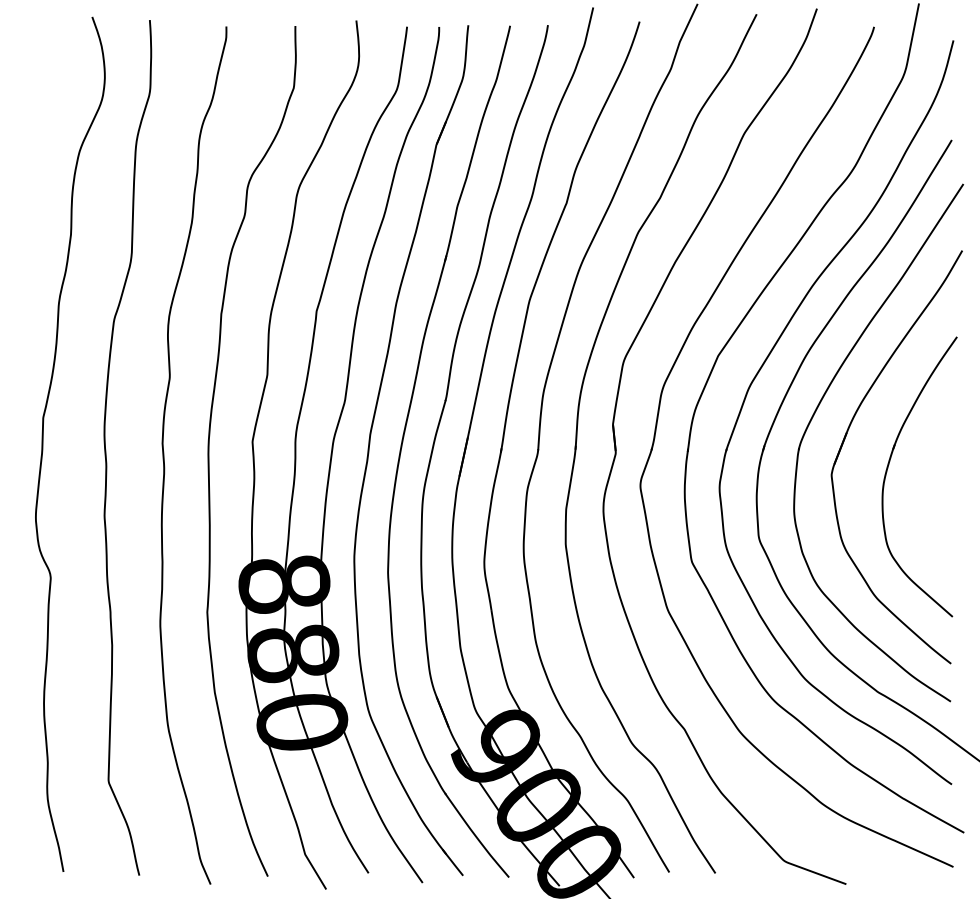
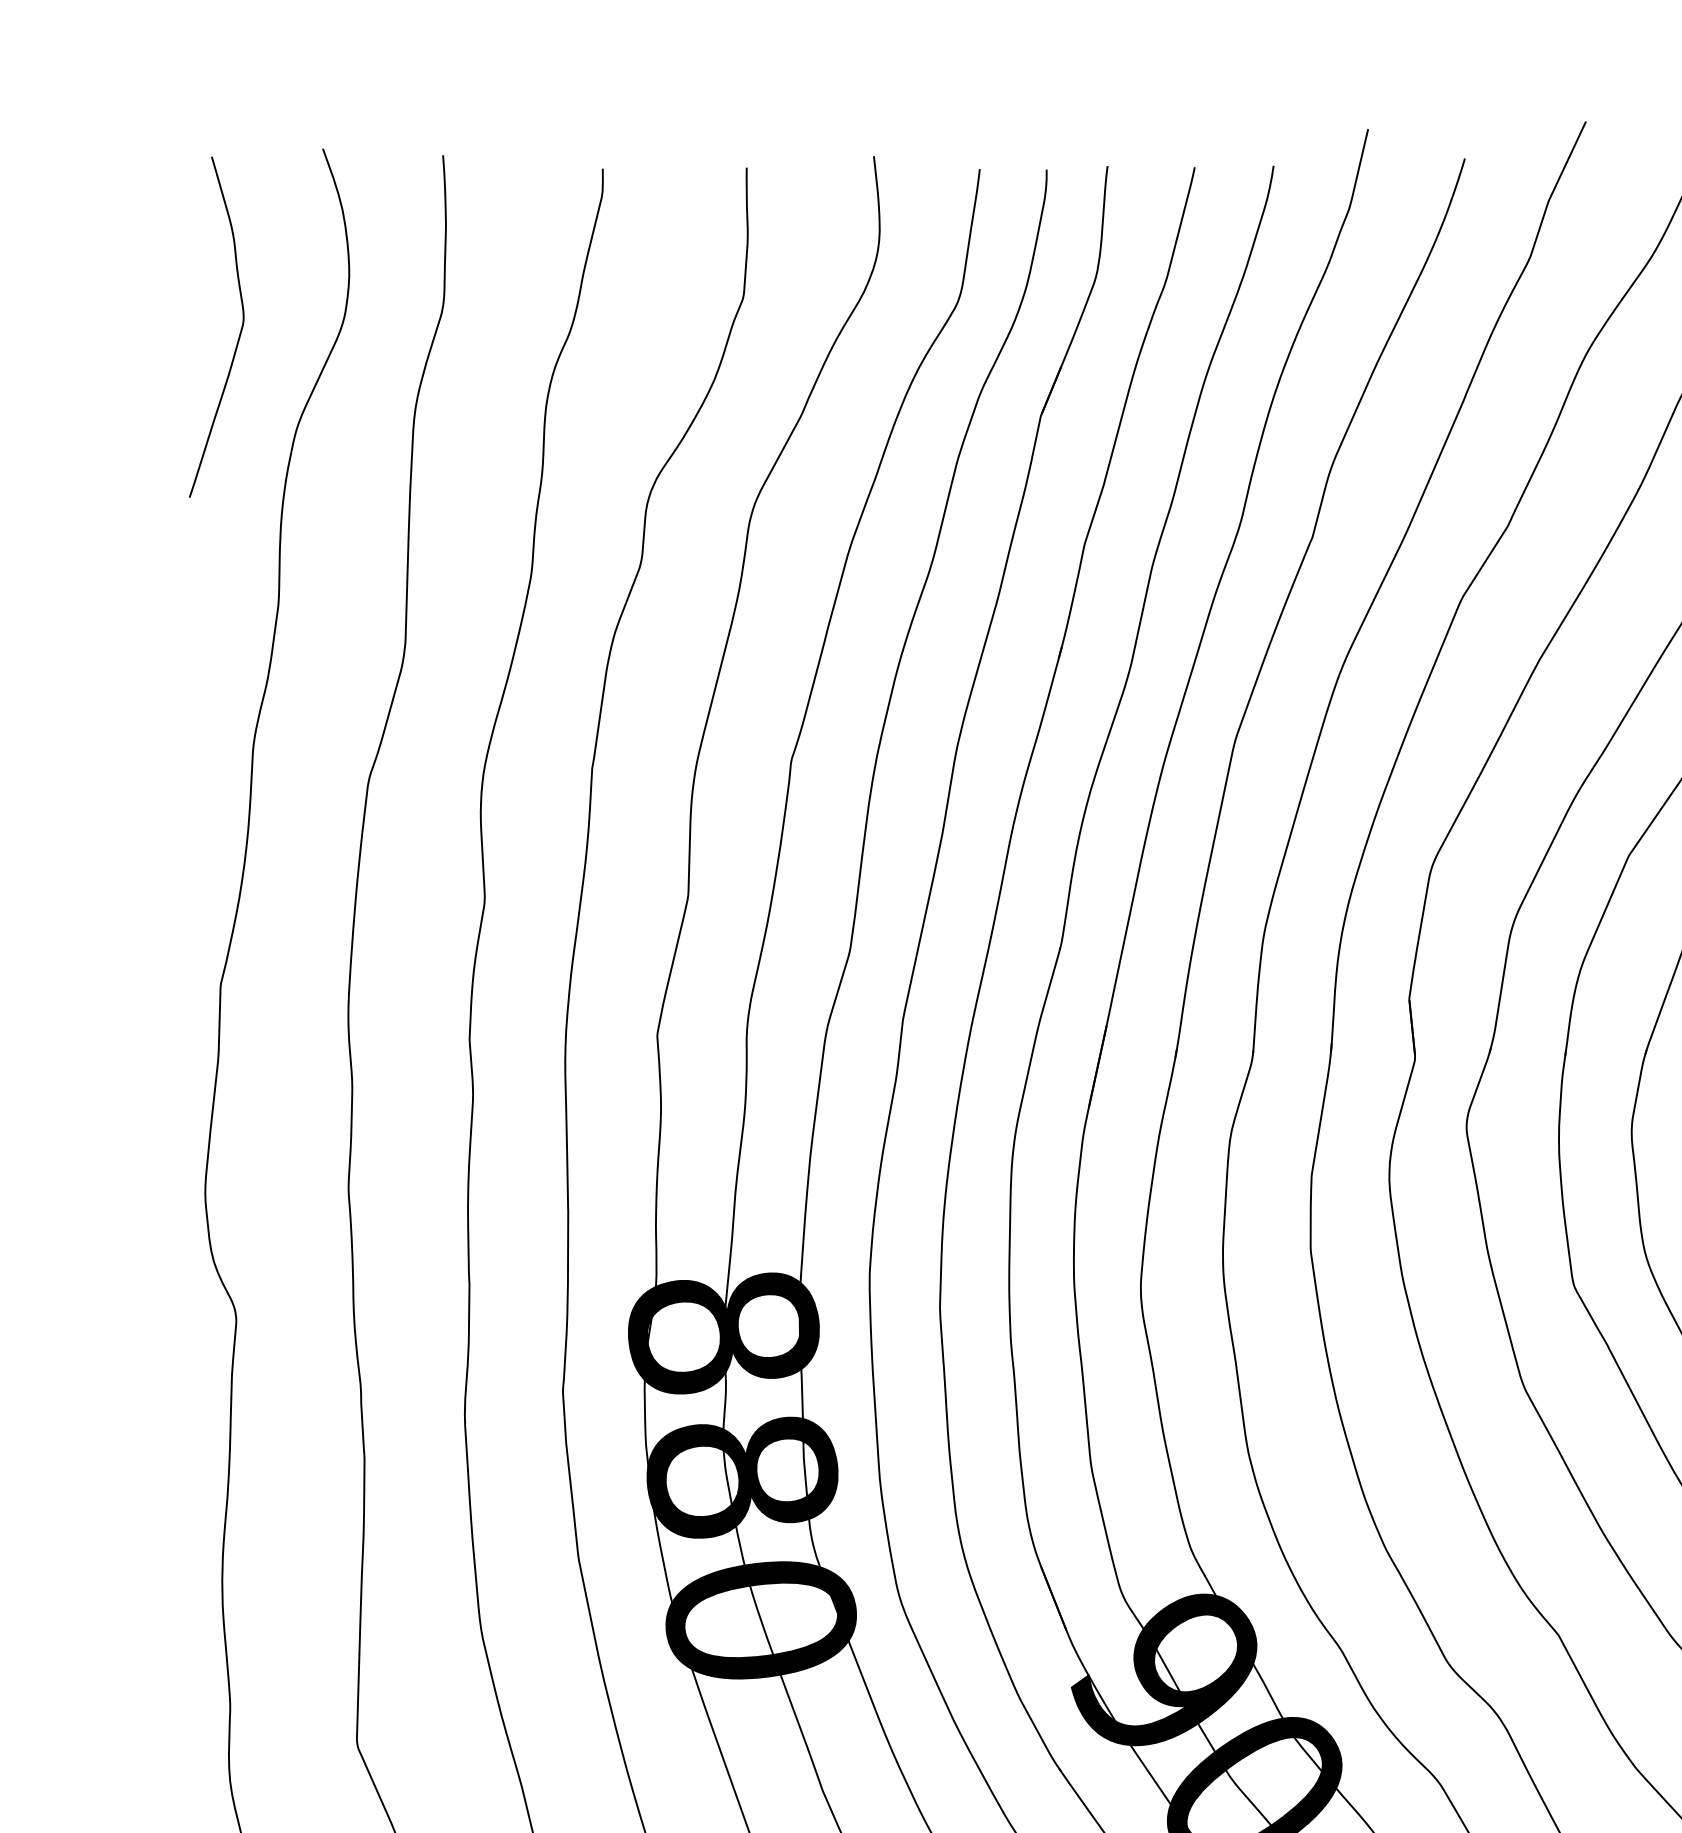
curve: (51, 105) -> (237, 333), added

